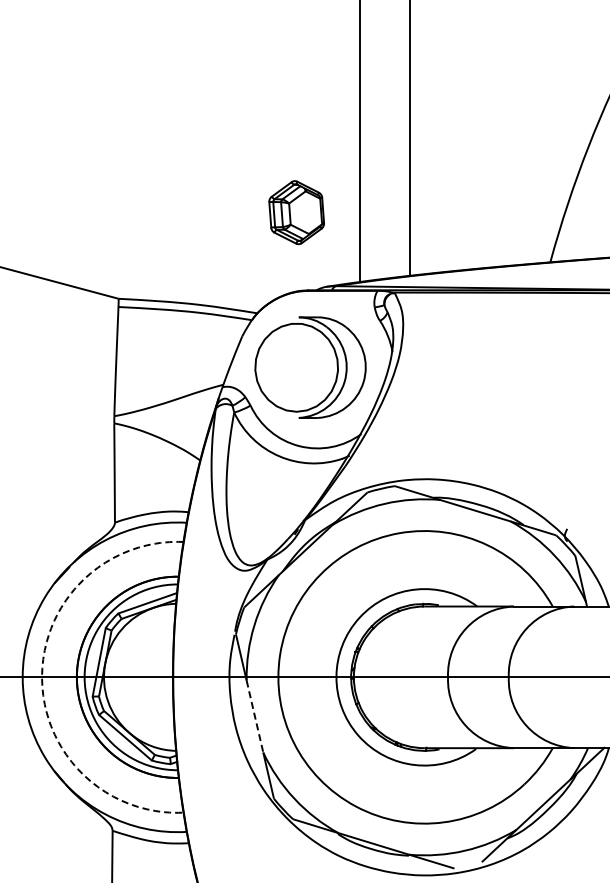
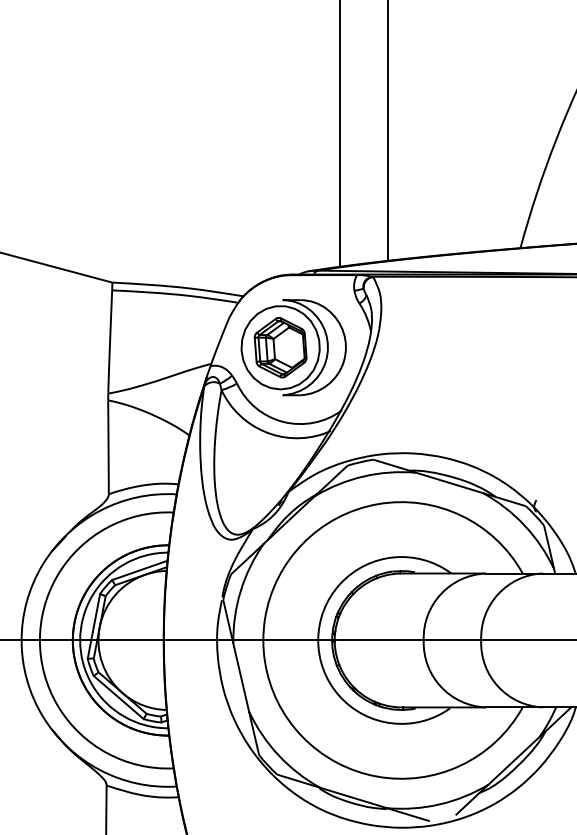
part: (296, 212) -> (280, 347), moved
arc: (42, 677) -> (40, 640), dashed -> solid
line: (254, 716) -> (240, 677), dashed -> solid

